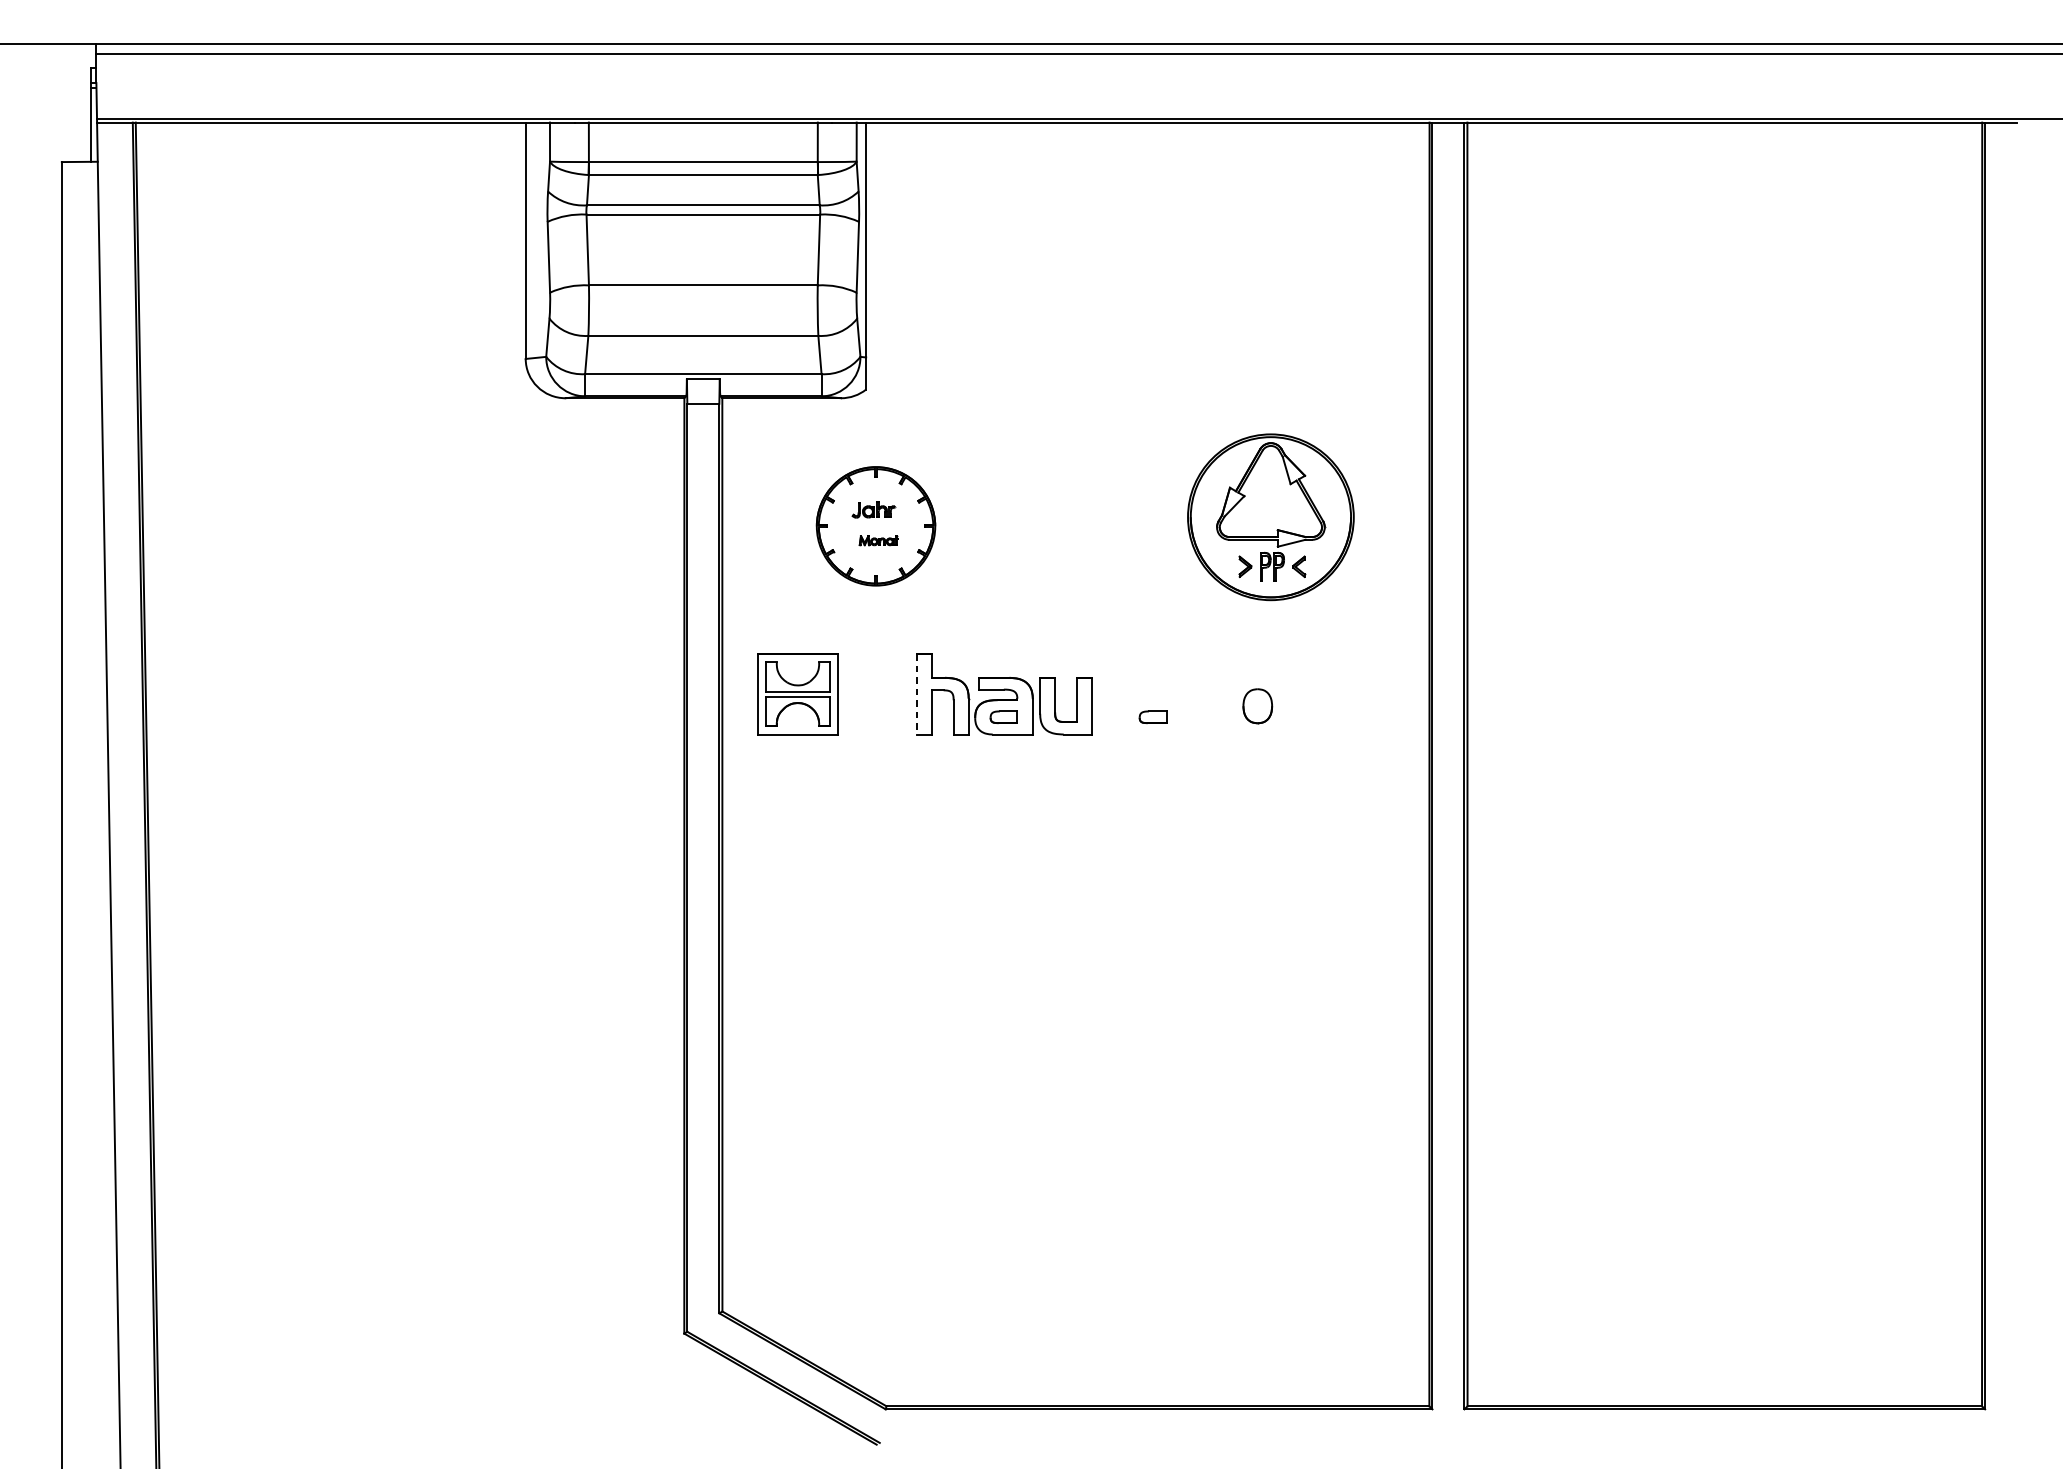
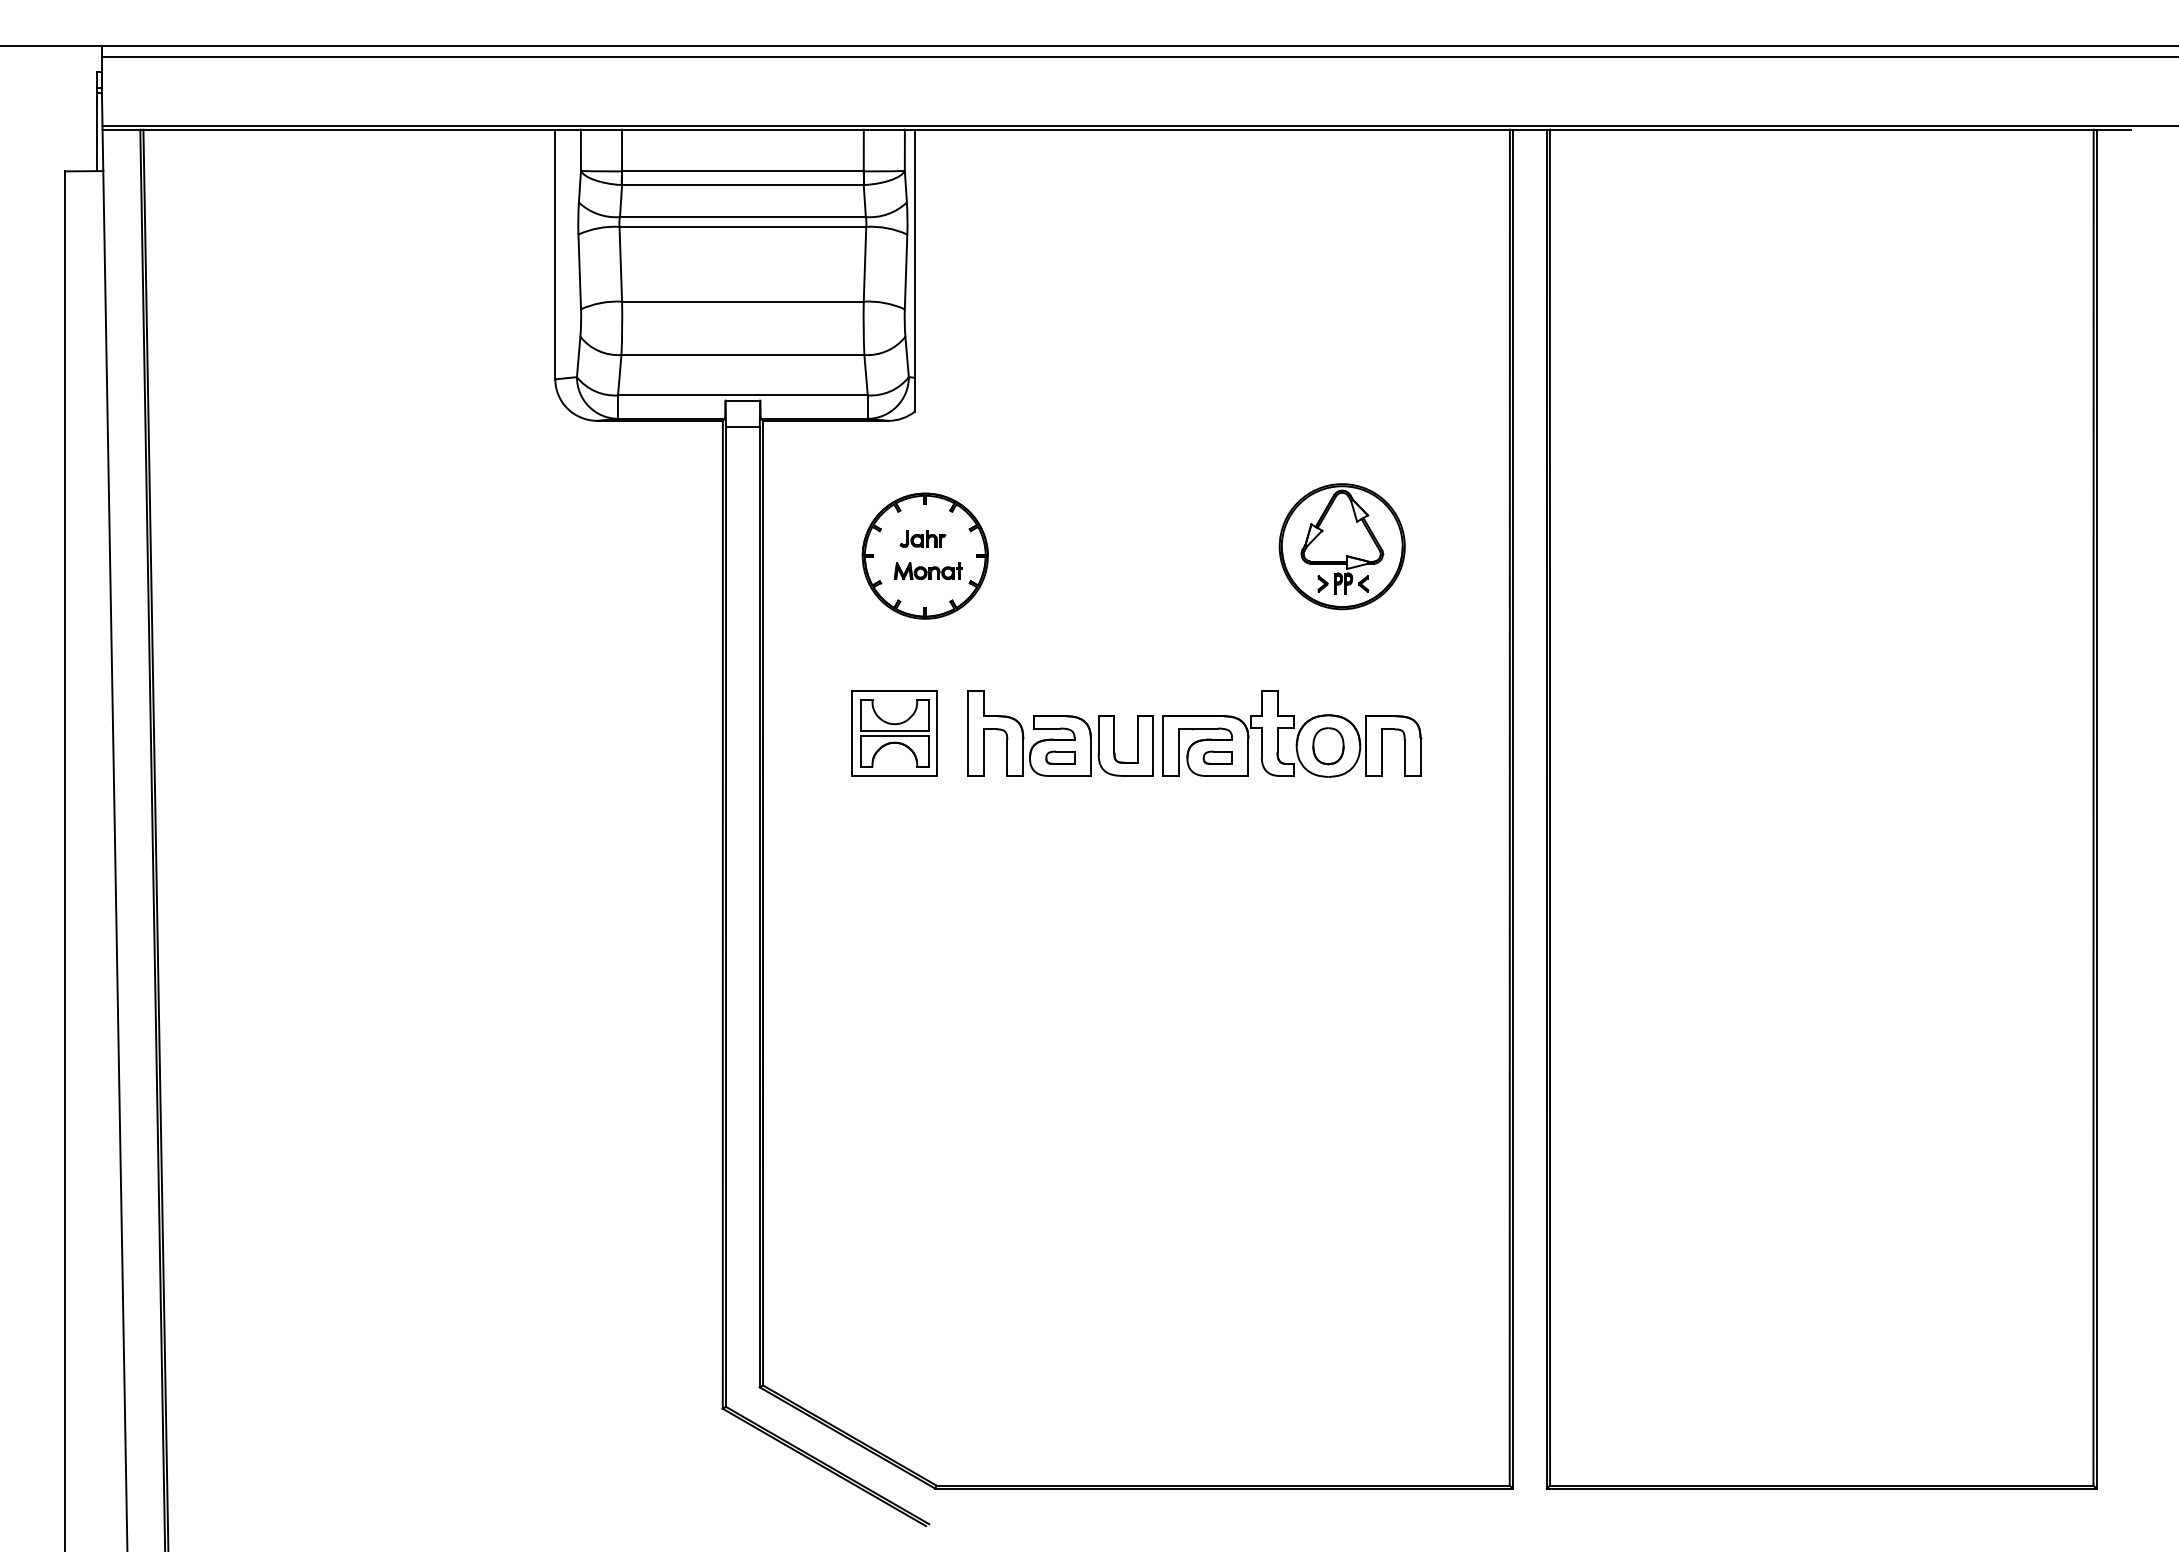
part: (1270, 517) -> (1341, 546), size x0.71
part: (878, 540) -> (927, 571), size x1.67
part: (797, 694) -> (894, 733), moved
line: (916, 694) -> (968, 733), dashed -> solid
part: (1223, 694) -> (1292, 733), added

